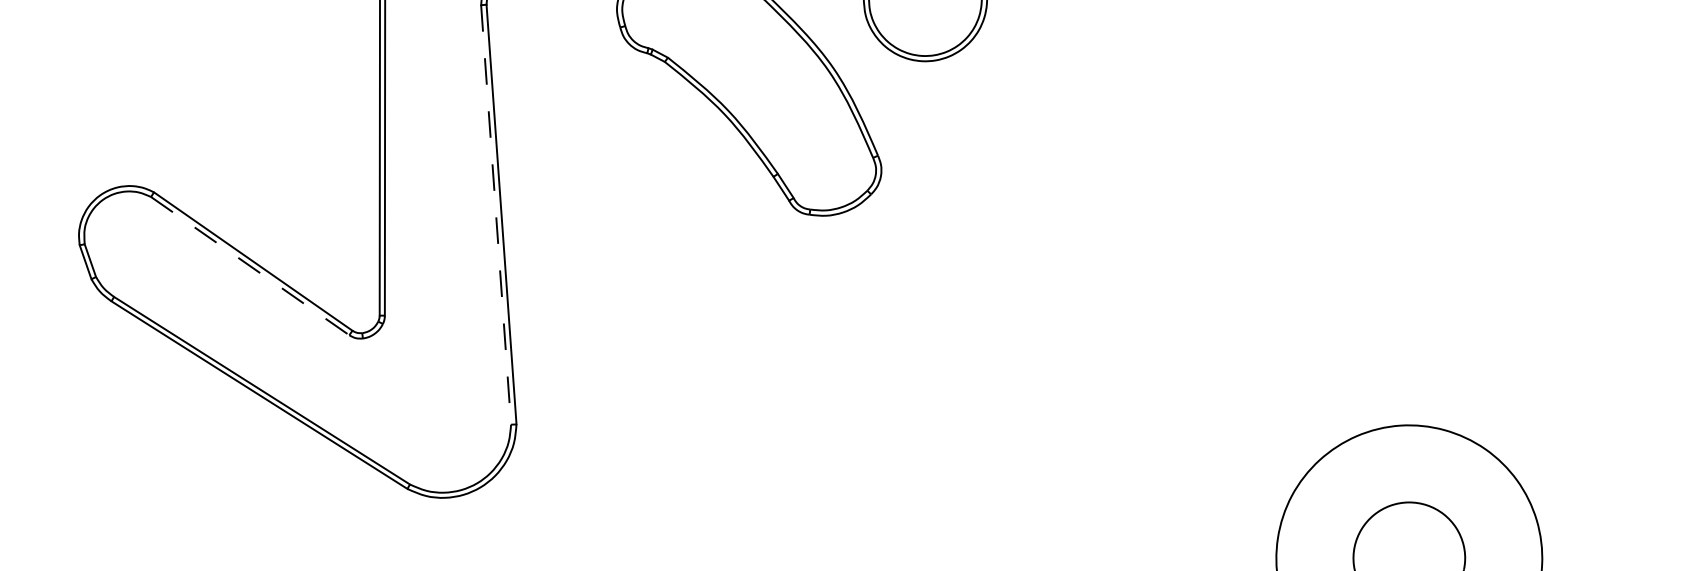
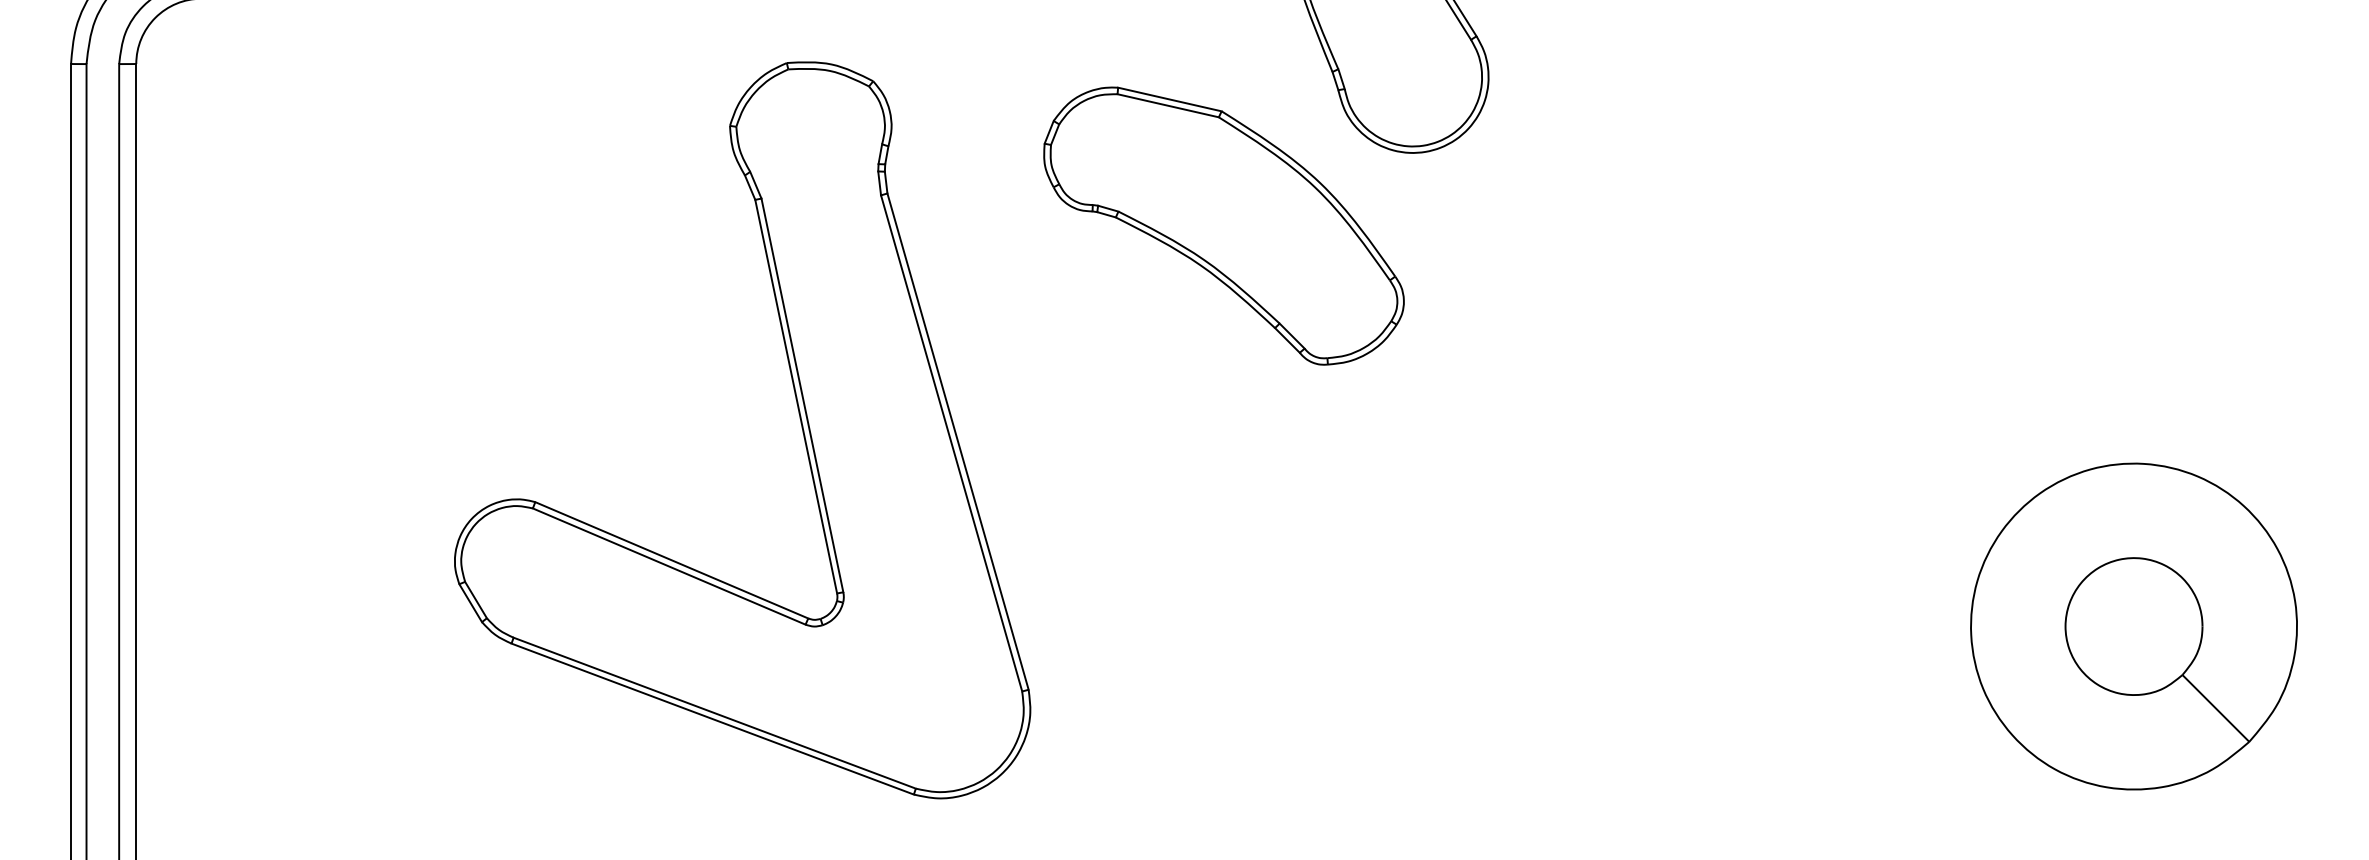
line: (496, 214) -> (951, 443), dashed -> solid
line: (250, 266) -> (669, 566), dashed -> solid

